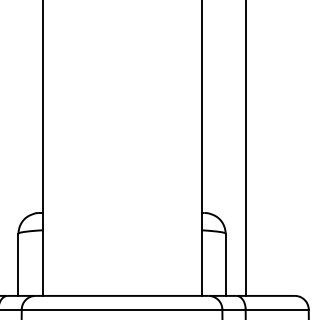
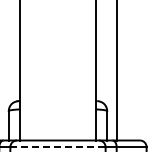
line: (123, 310) -> (58, 147), solid -> dashed

